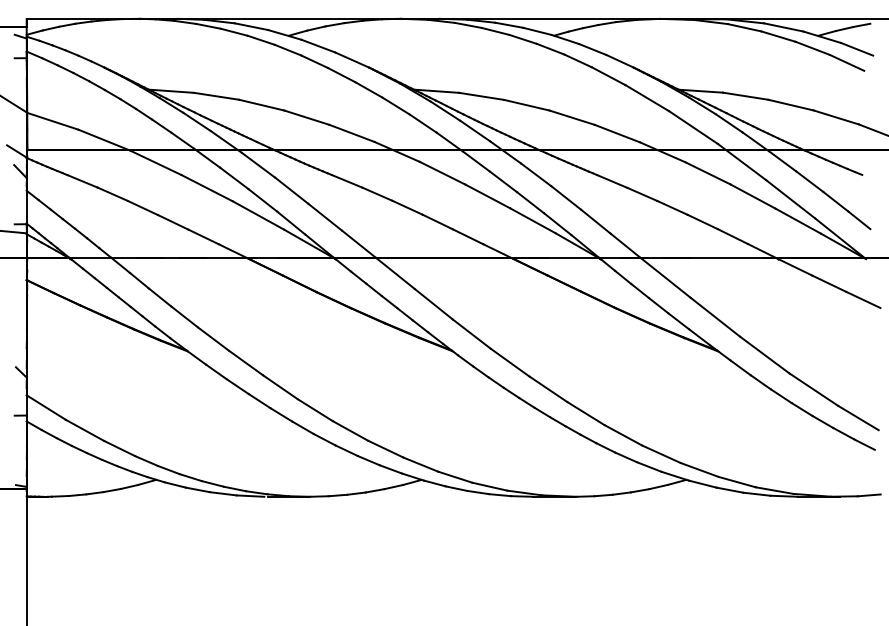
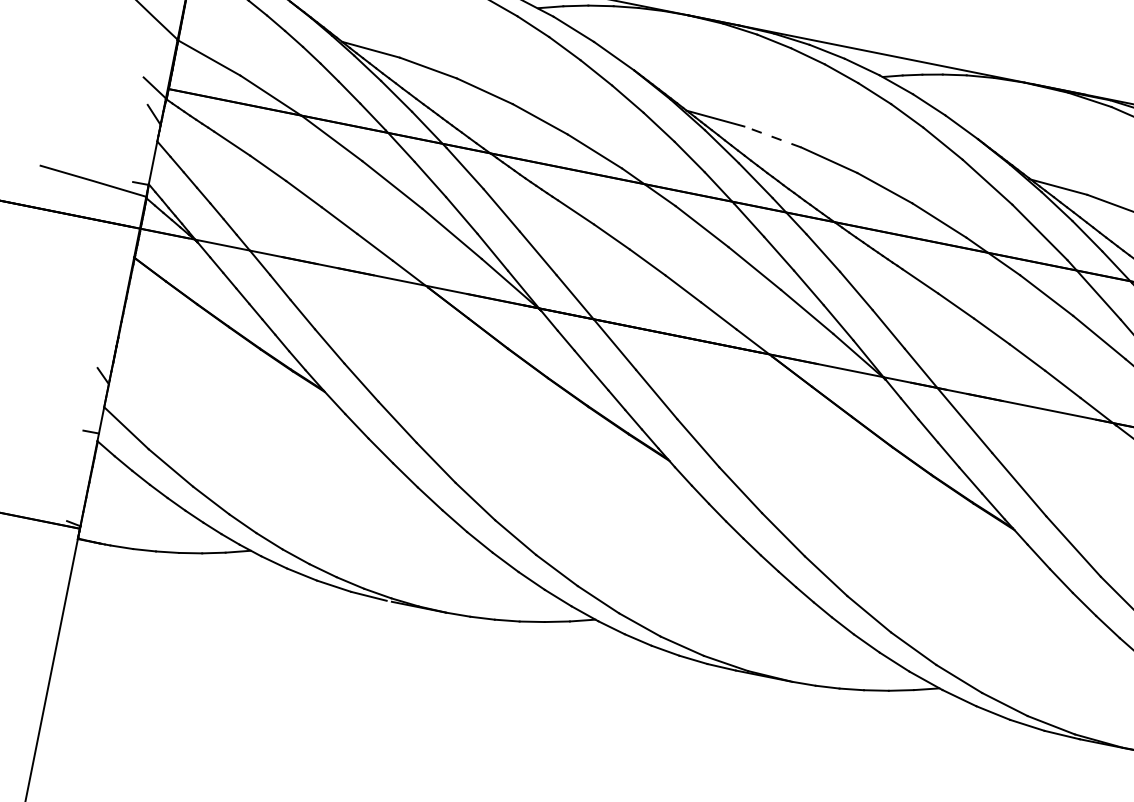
line: (481, 96) -> (772, 137), solid -> dashed

